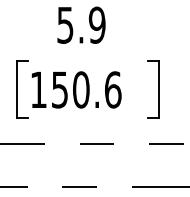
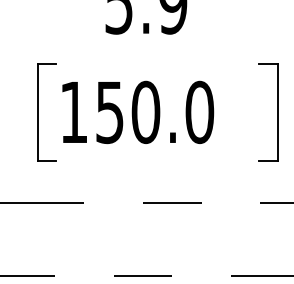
text: (112, 89) -> (198, 111), 150.6 -> 150.0

